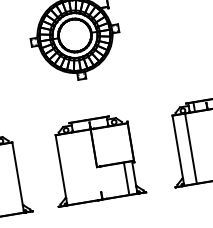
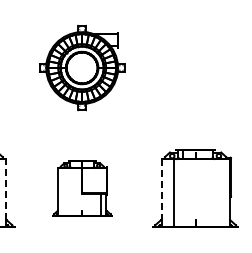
line: (177, 146) -> (161, 189), solid -> dashed
part: (96, 159) -> (82, 188), size x0.7
line: (17, 173) -> (6, 189), solid -> dashed

